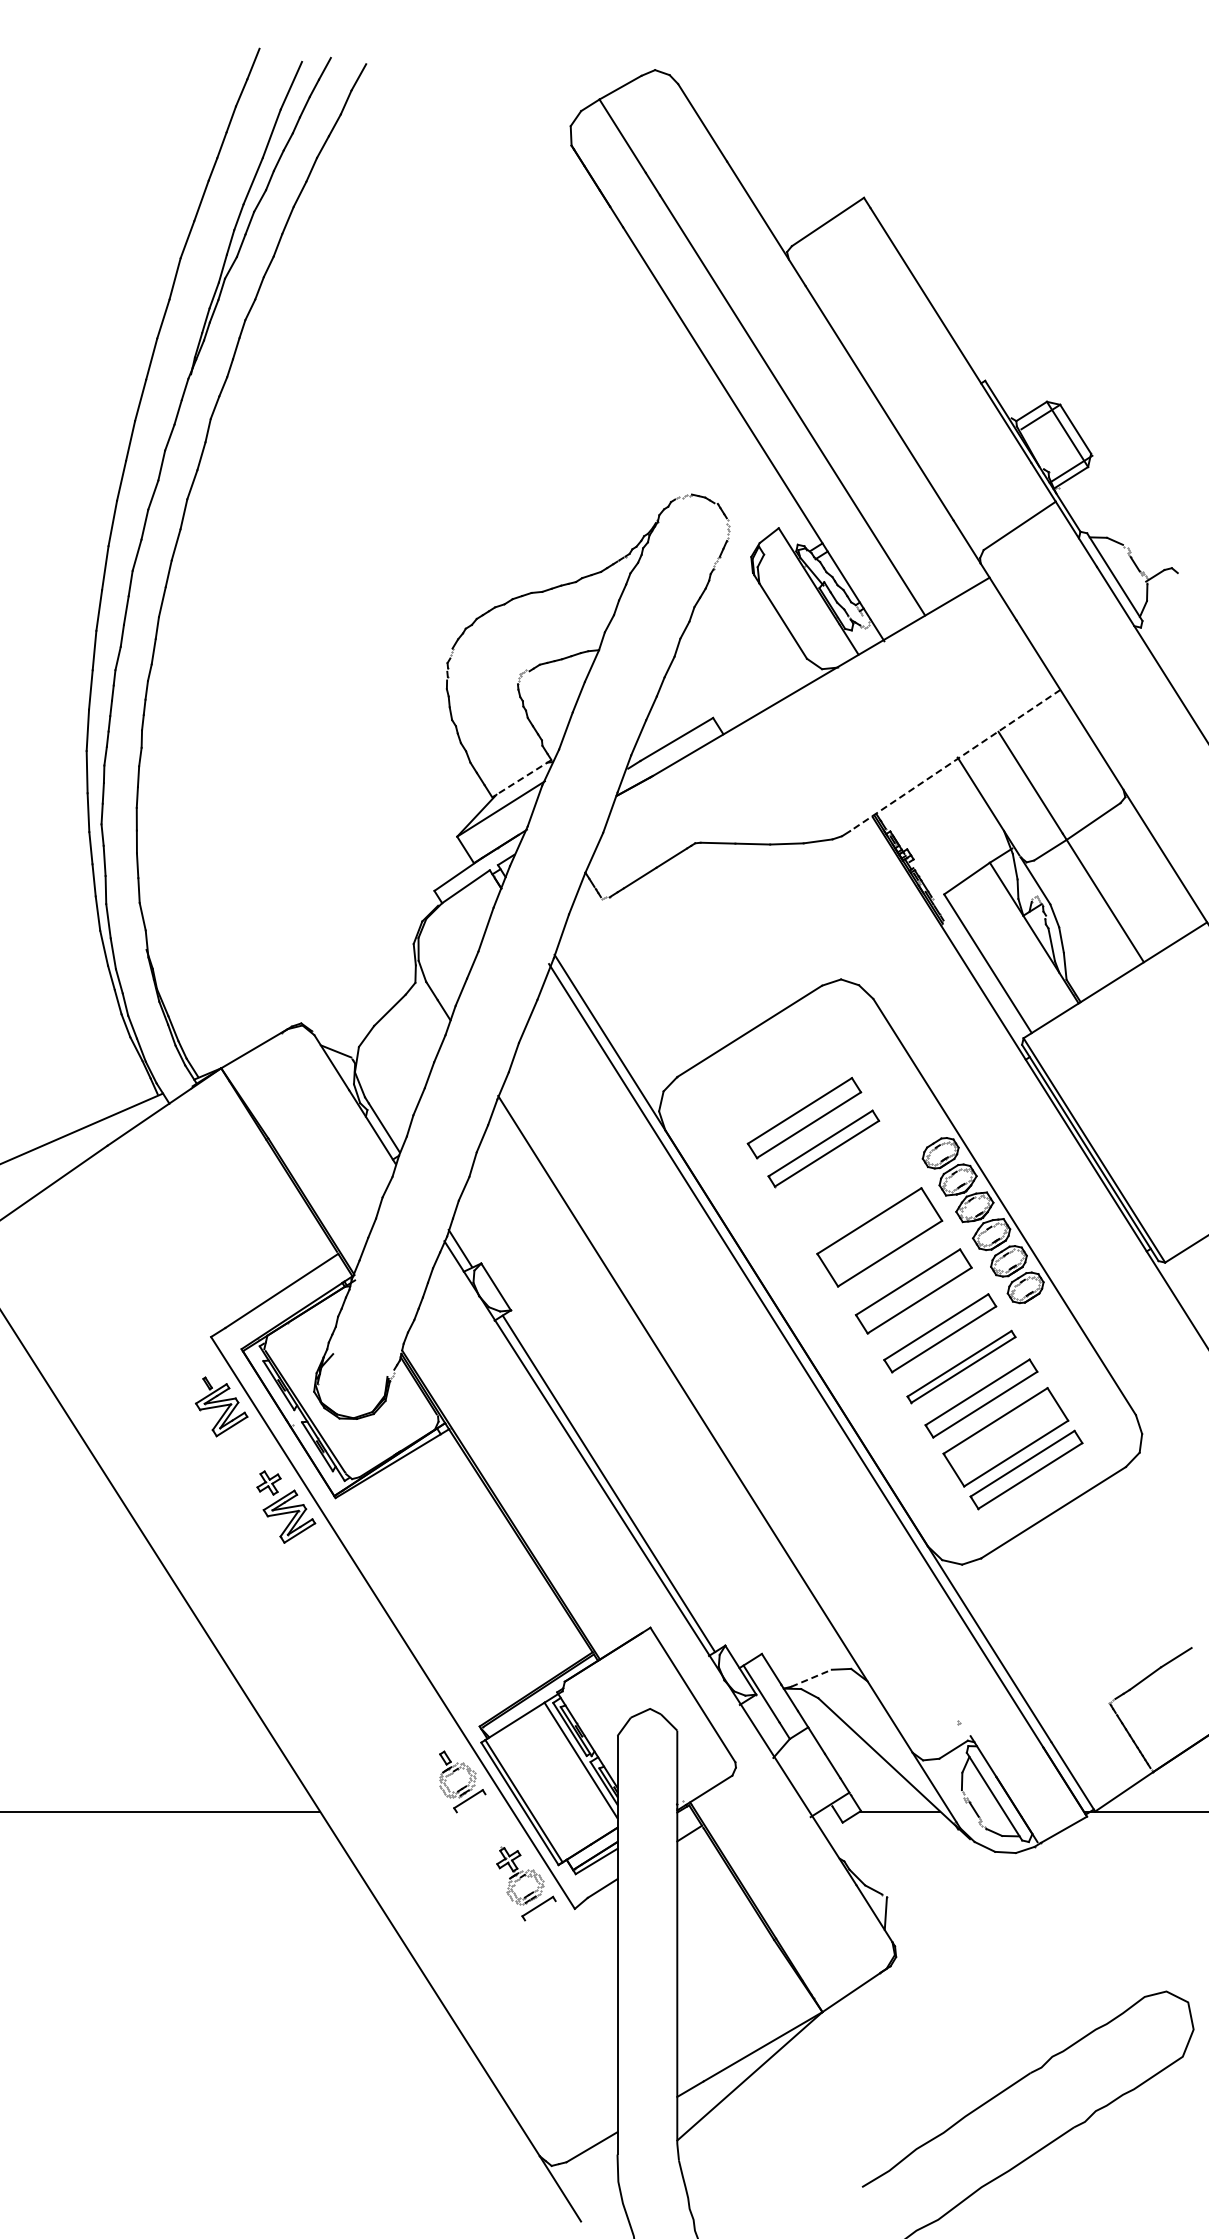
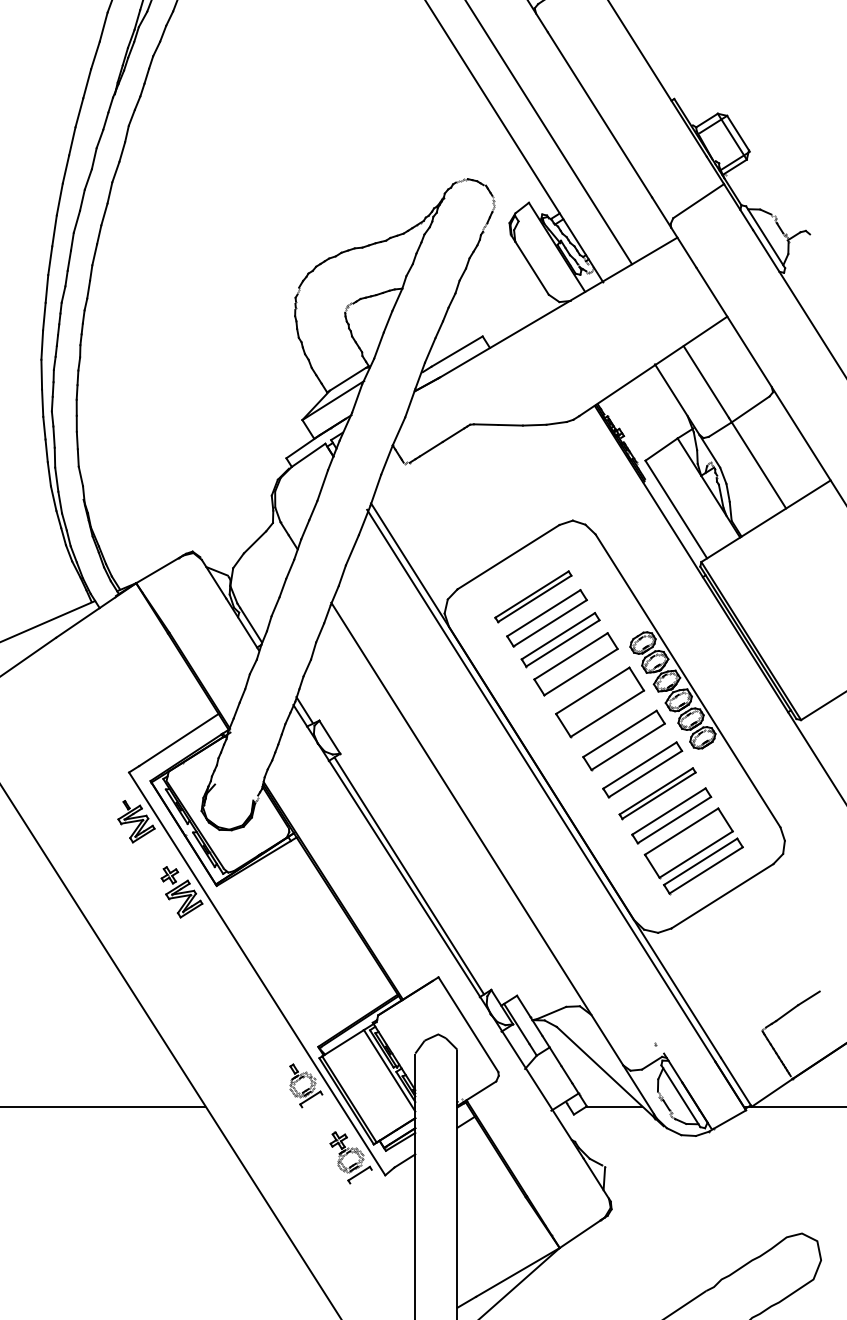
line: (955, 760) -> (653, 366), dashed -> solid
line: (521, 778) -> (347, 379), dashed -> solid
part: (785, 1087) -> (533, 596), added
part: (845, 1183) -> (575, 664), added
line: (811, 1678) -> (551, 1013), dashed -> solid

